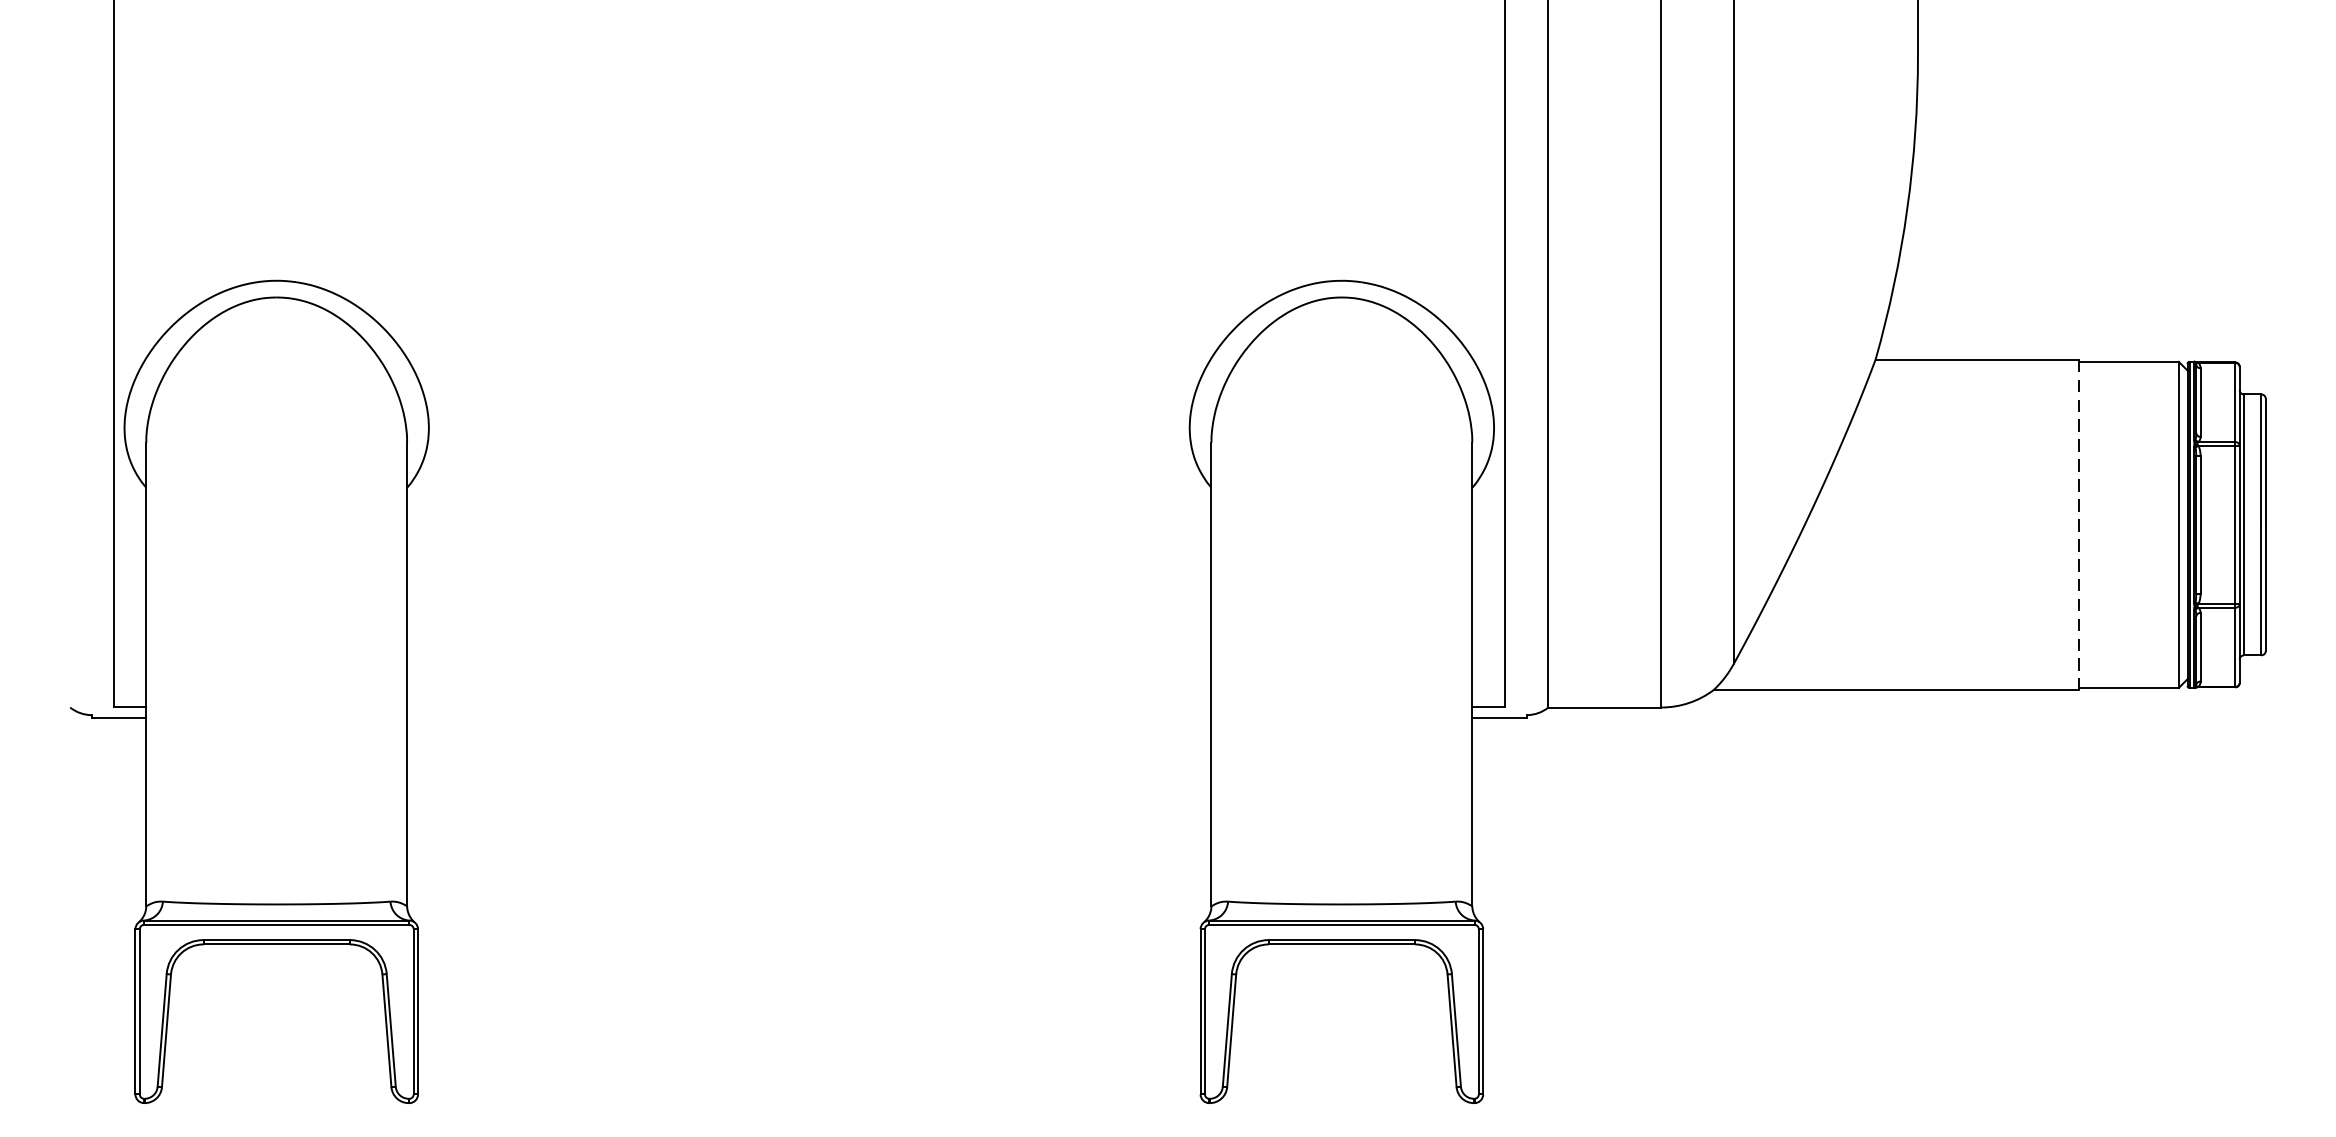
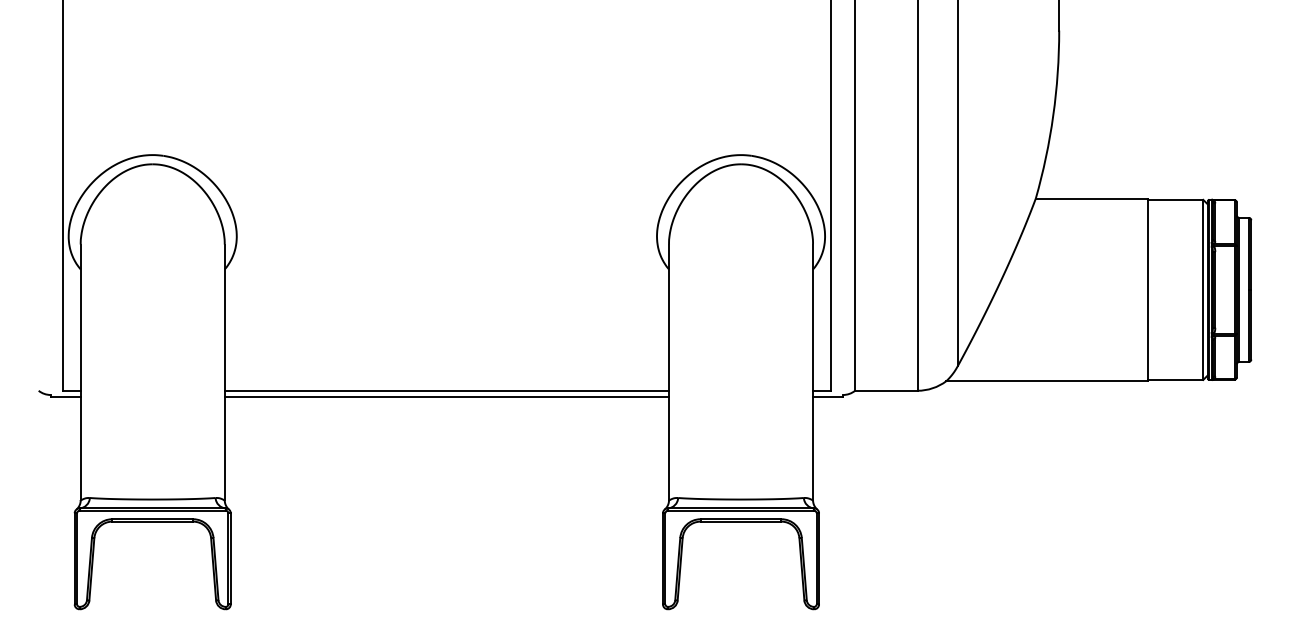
line: (2079, 525) -> (1148, 290), dashed -> solid
line: (808, 707) -> (446, 390), added
line: (808, 717) -> (446, 396), added

